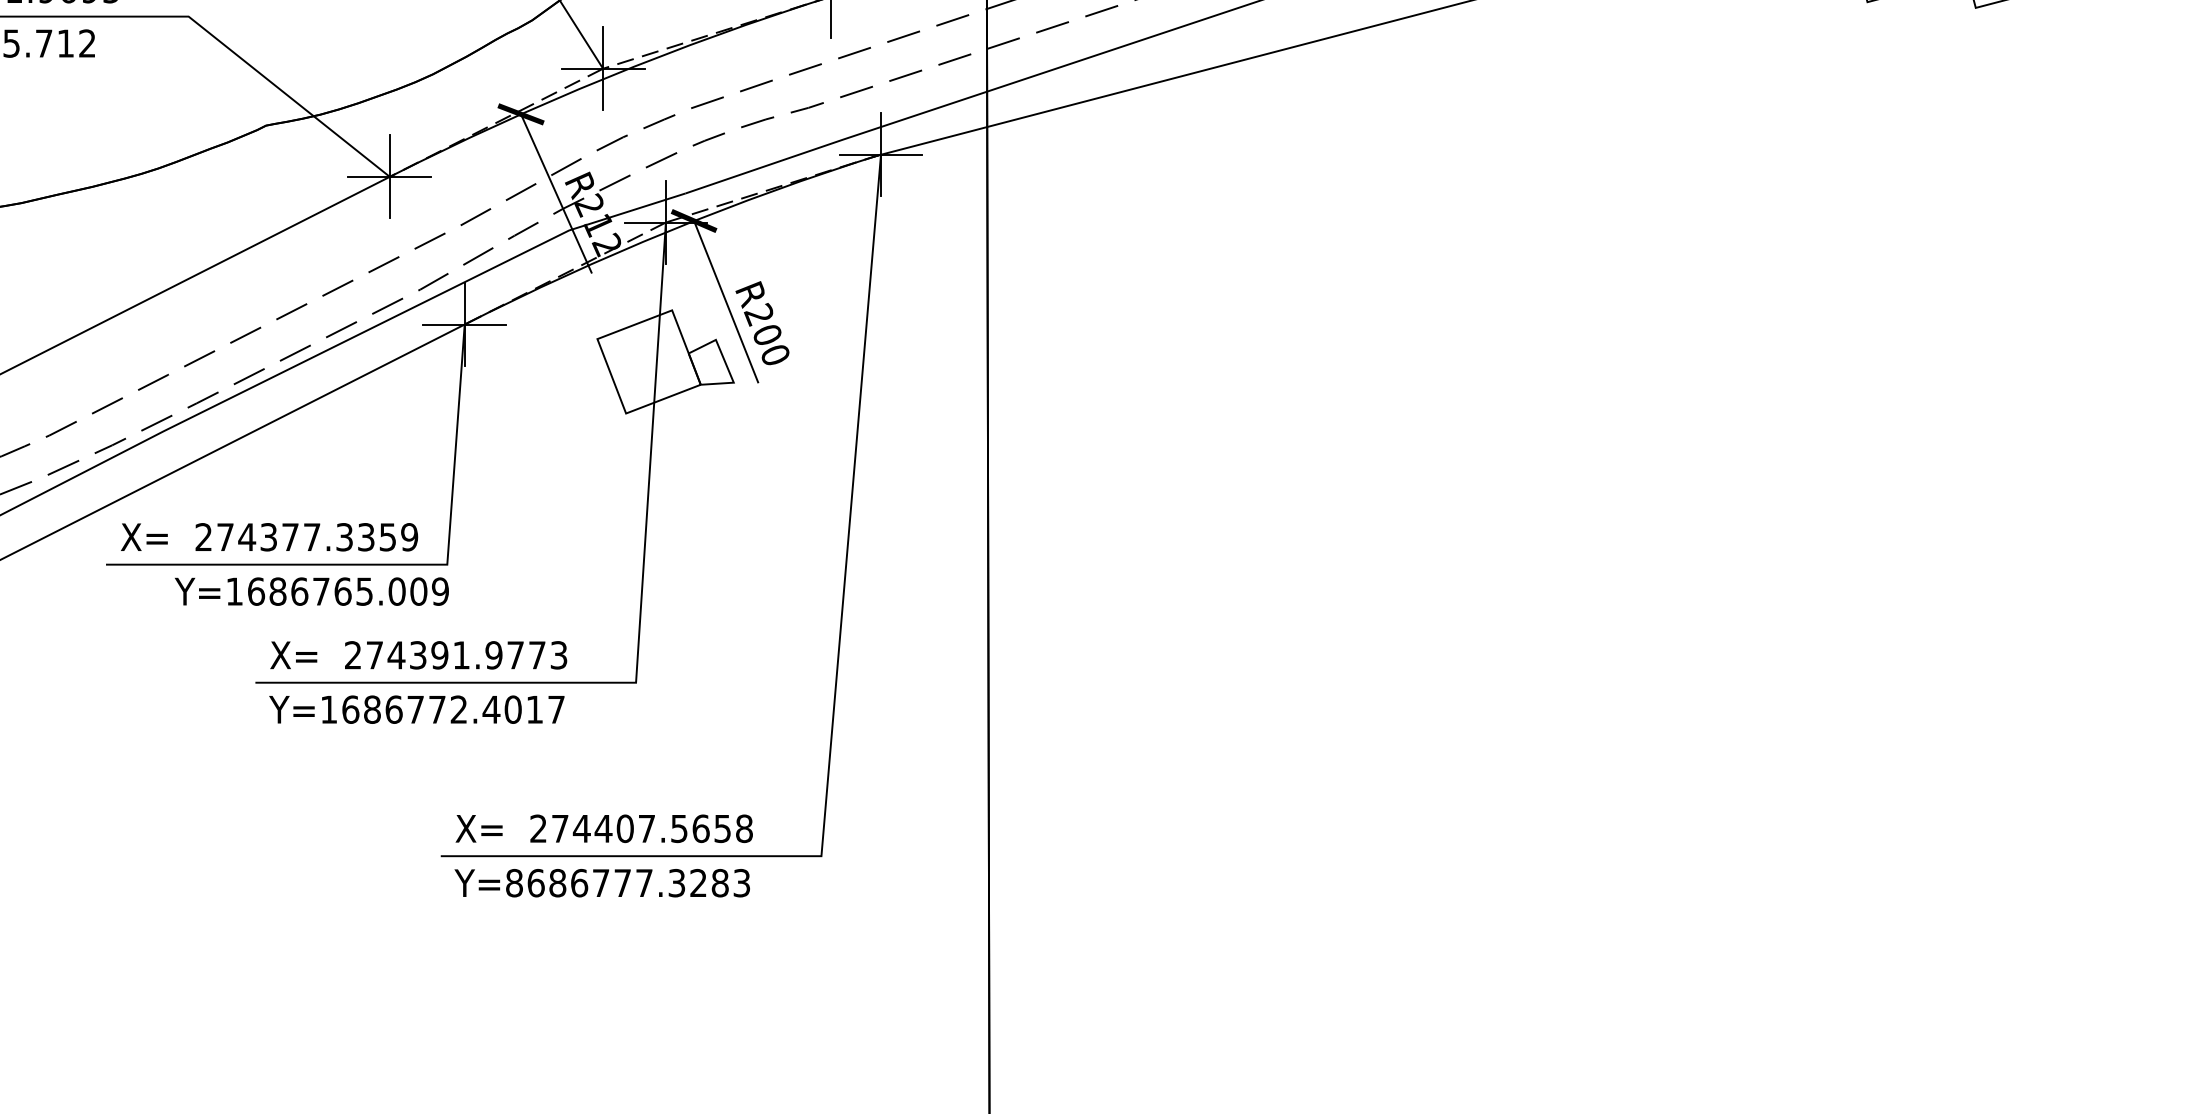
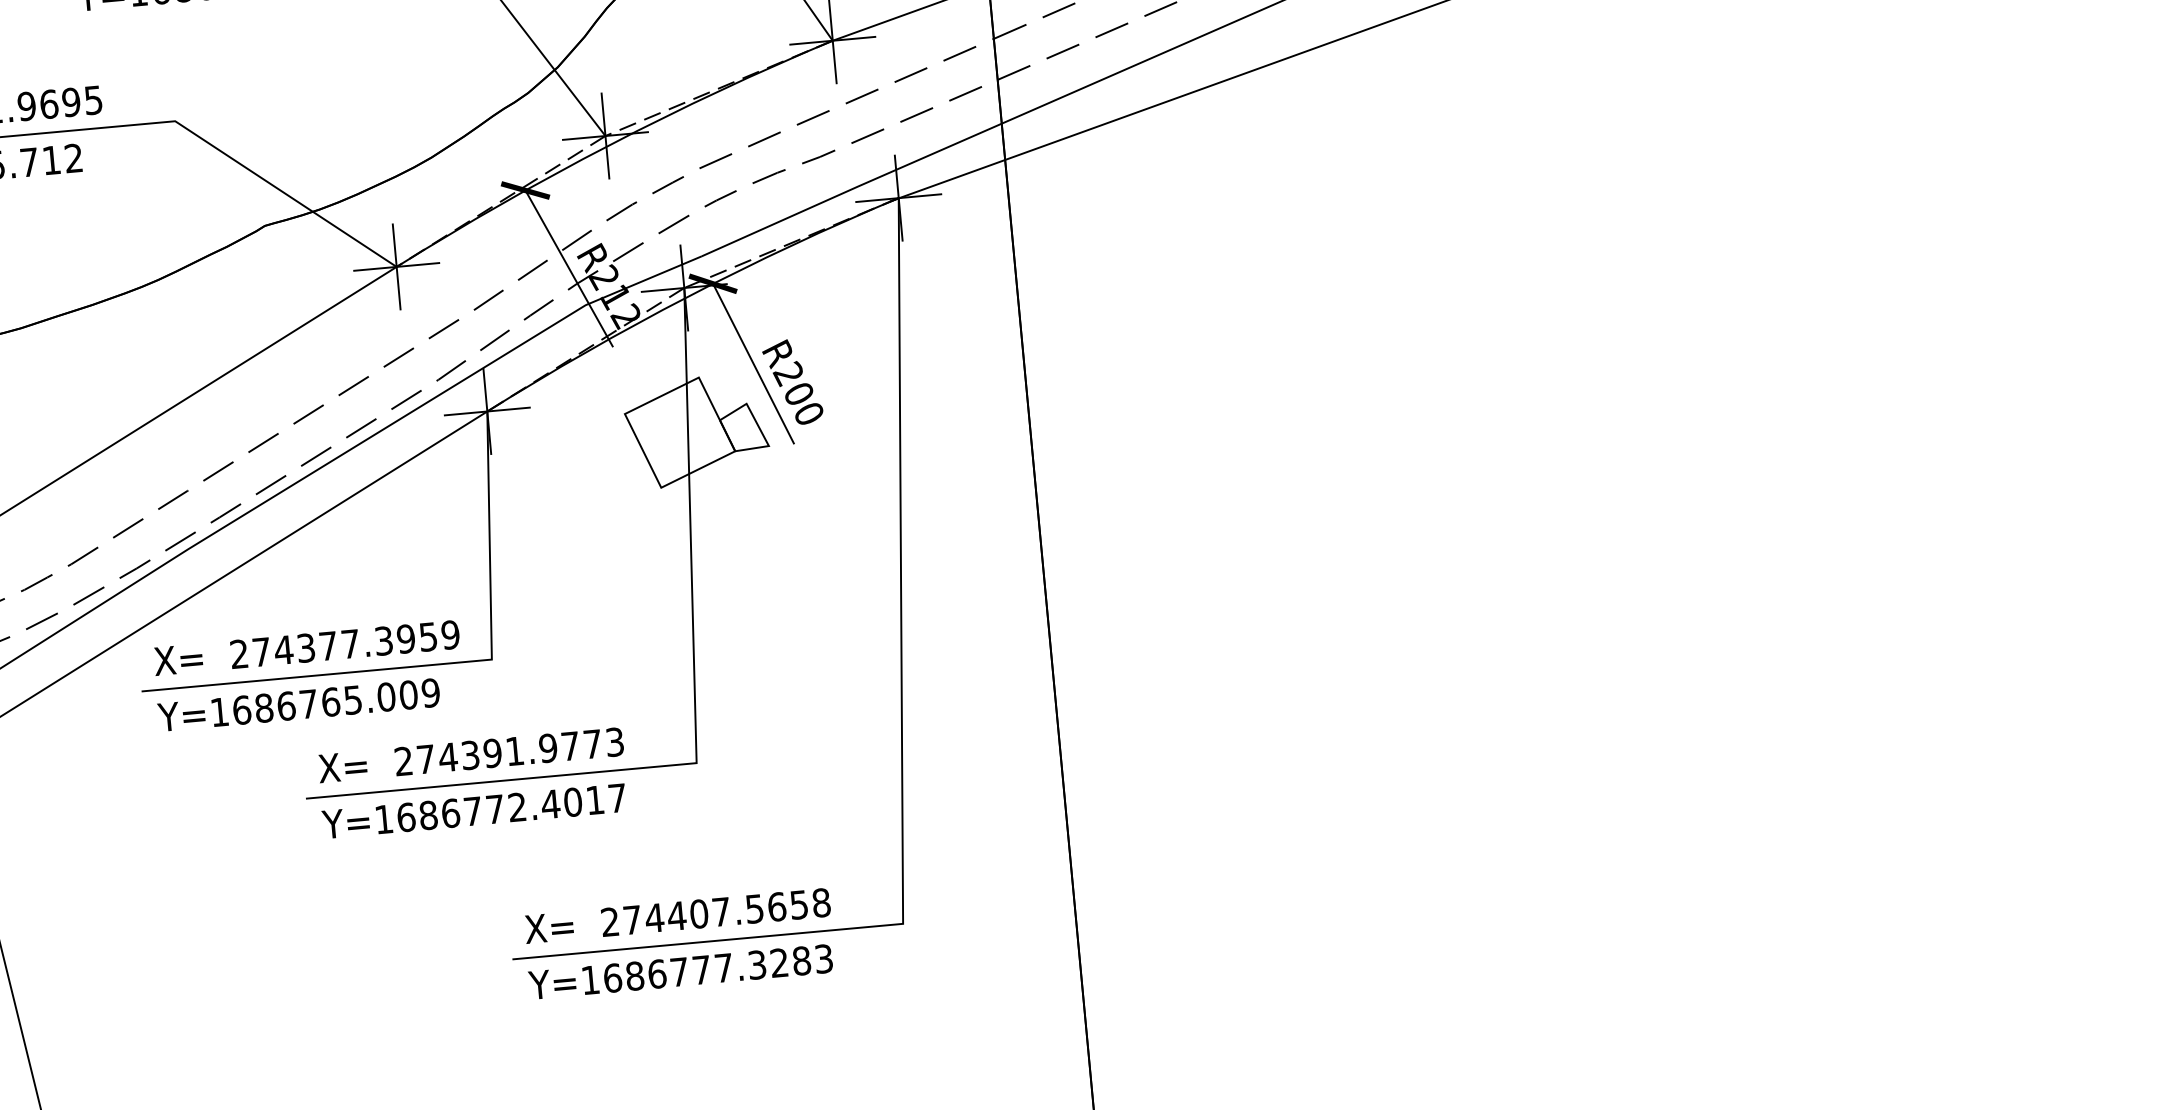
text: (365, 537) -> (405, 639), 274377.3359 -> 274377.3959
text: (311, 591) -> (298, 704), moved
text: (514, 883) -> (590, 980), Y=8686777.3283 -> Y=1686777.3283

